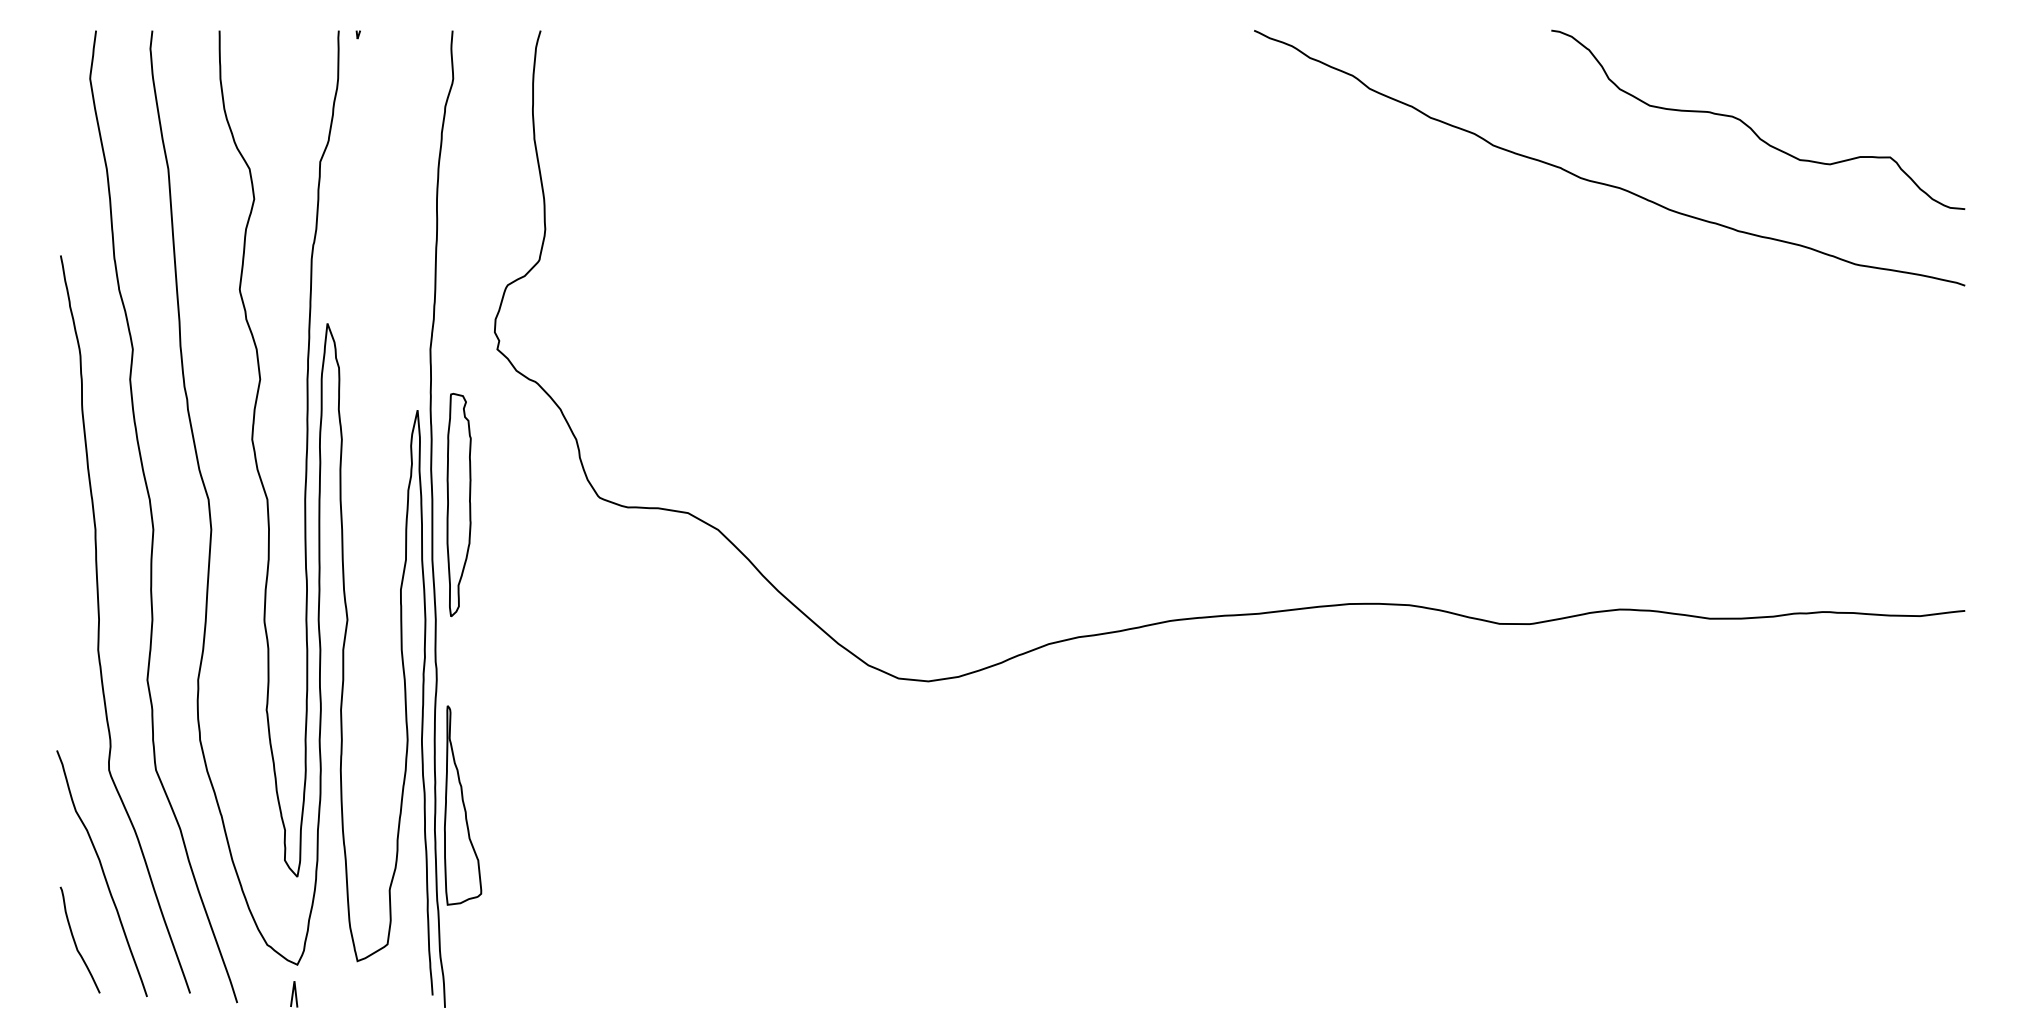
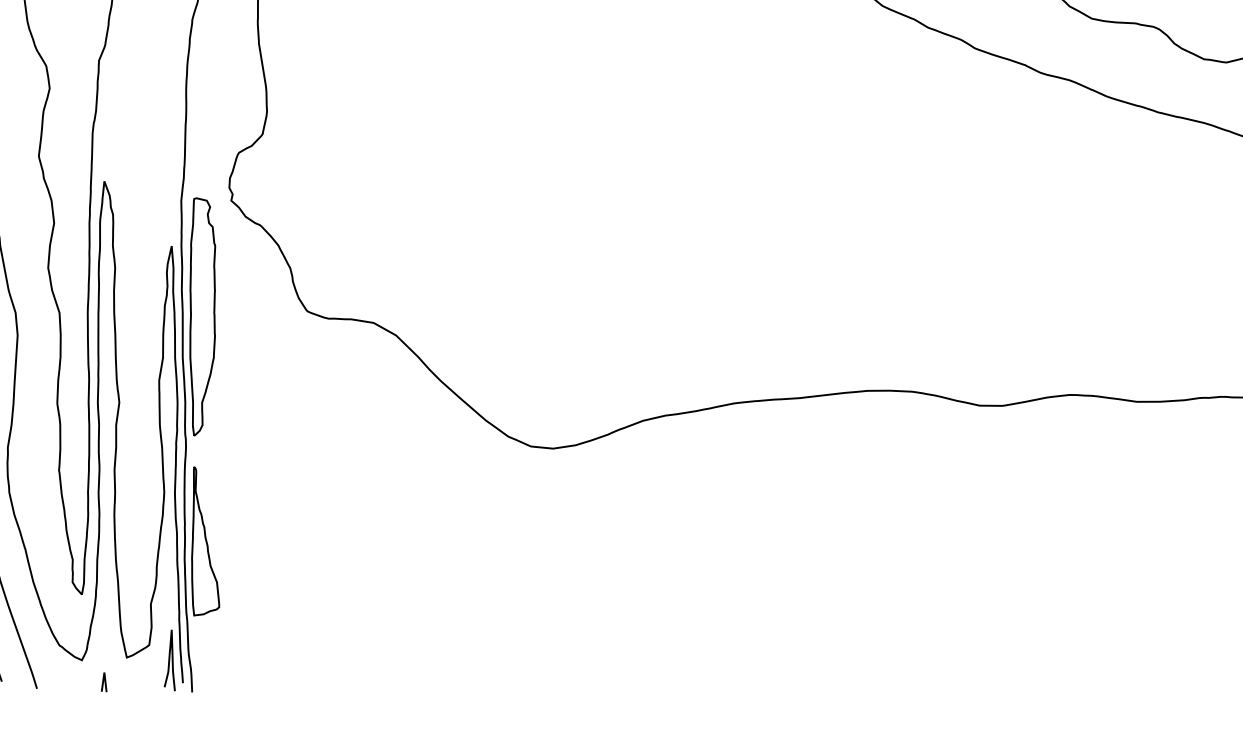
part: (458, 504) -> (202, 316), size x1.43
curve: (414, 965) -> (169, 660), added
line: (293, 994) -> (103, 682), moved

